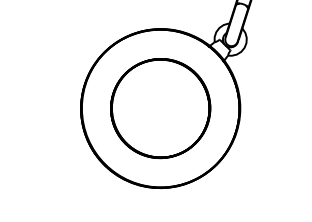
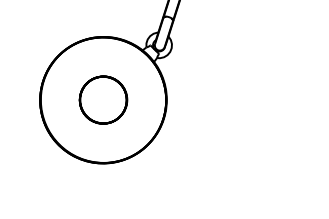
part: (160, 107) -> (103, 99), size x0.6

